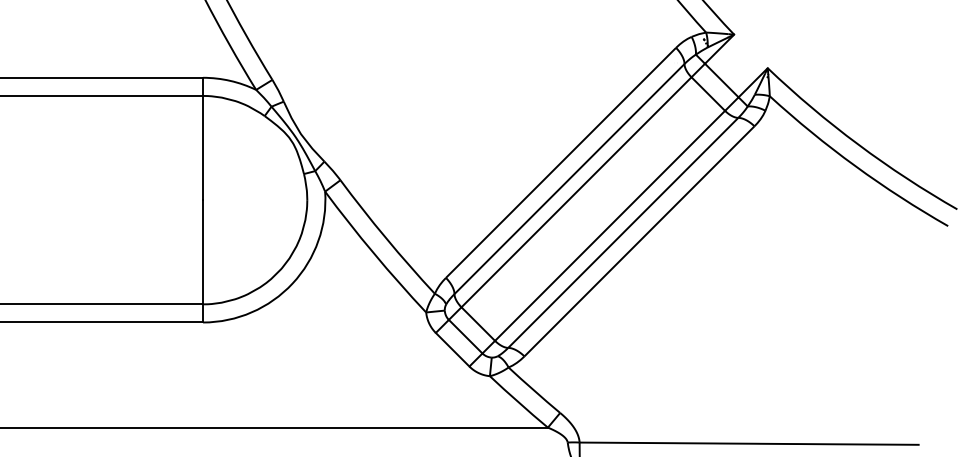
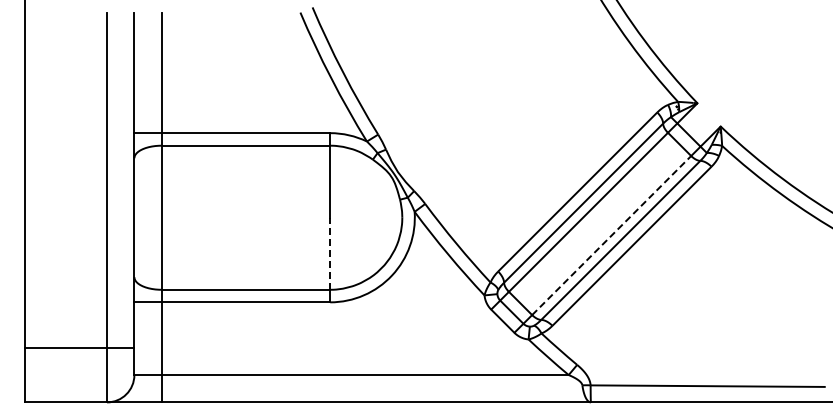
line: (611, 225) -> (612, 235), solid -> dashed
line: (203, 251) -> (330, 253), solid -> dashed

